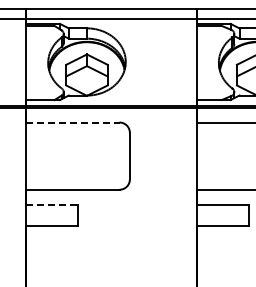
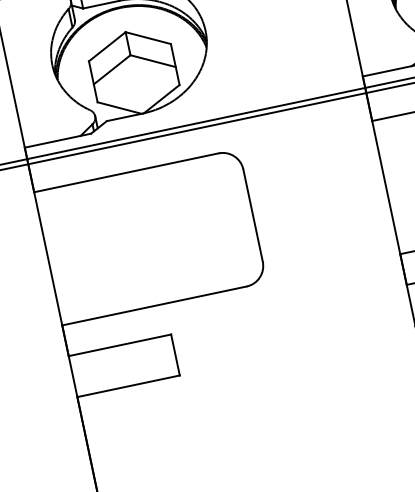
line: (73, 122) -> (127, 172), dashed -> solid
line: (52, 205) -> (120, 345), dashed -> solid

